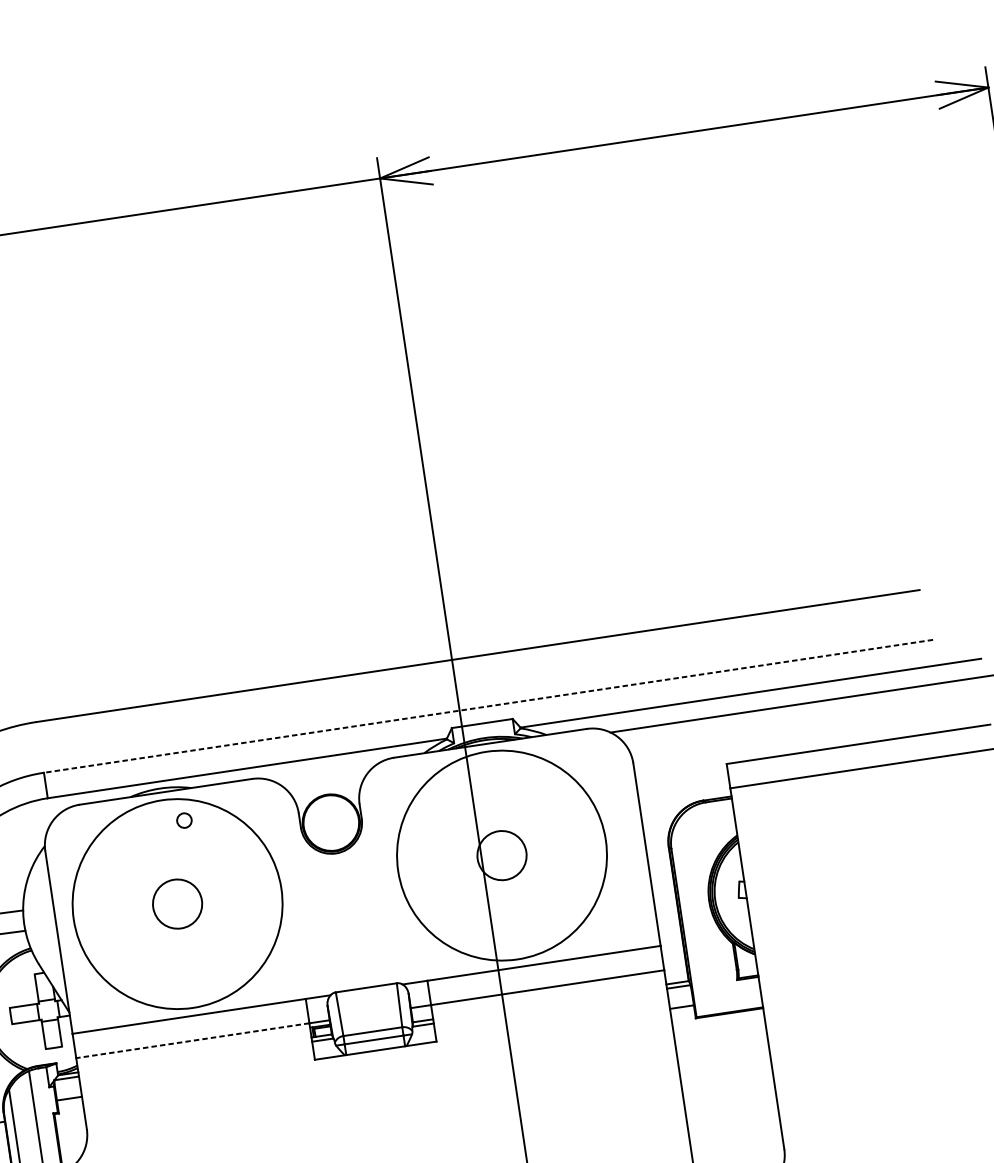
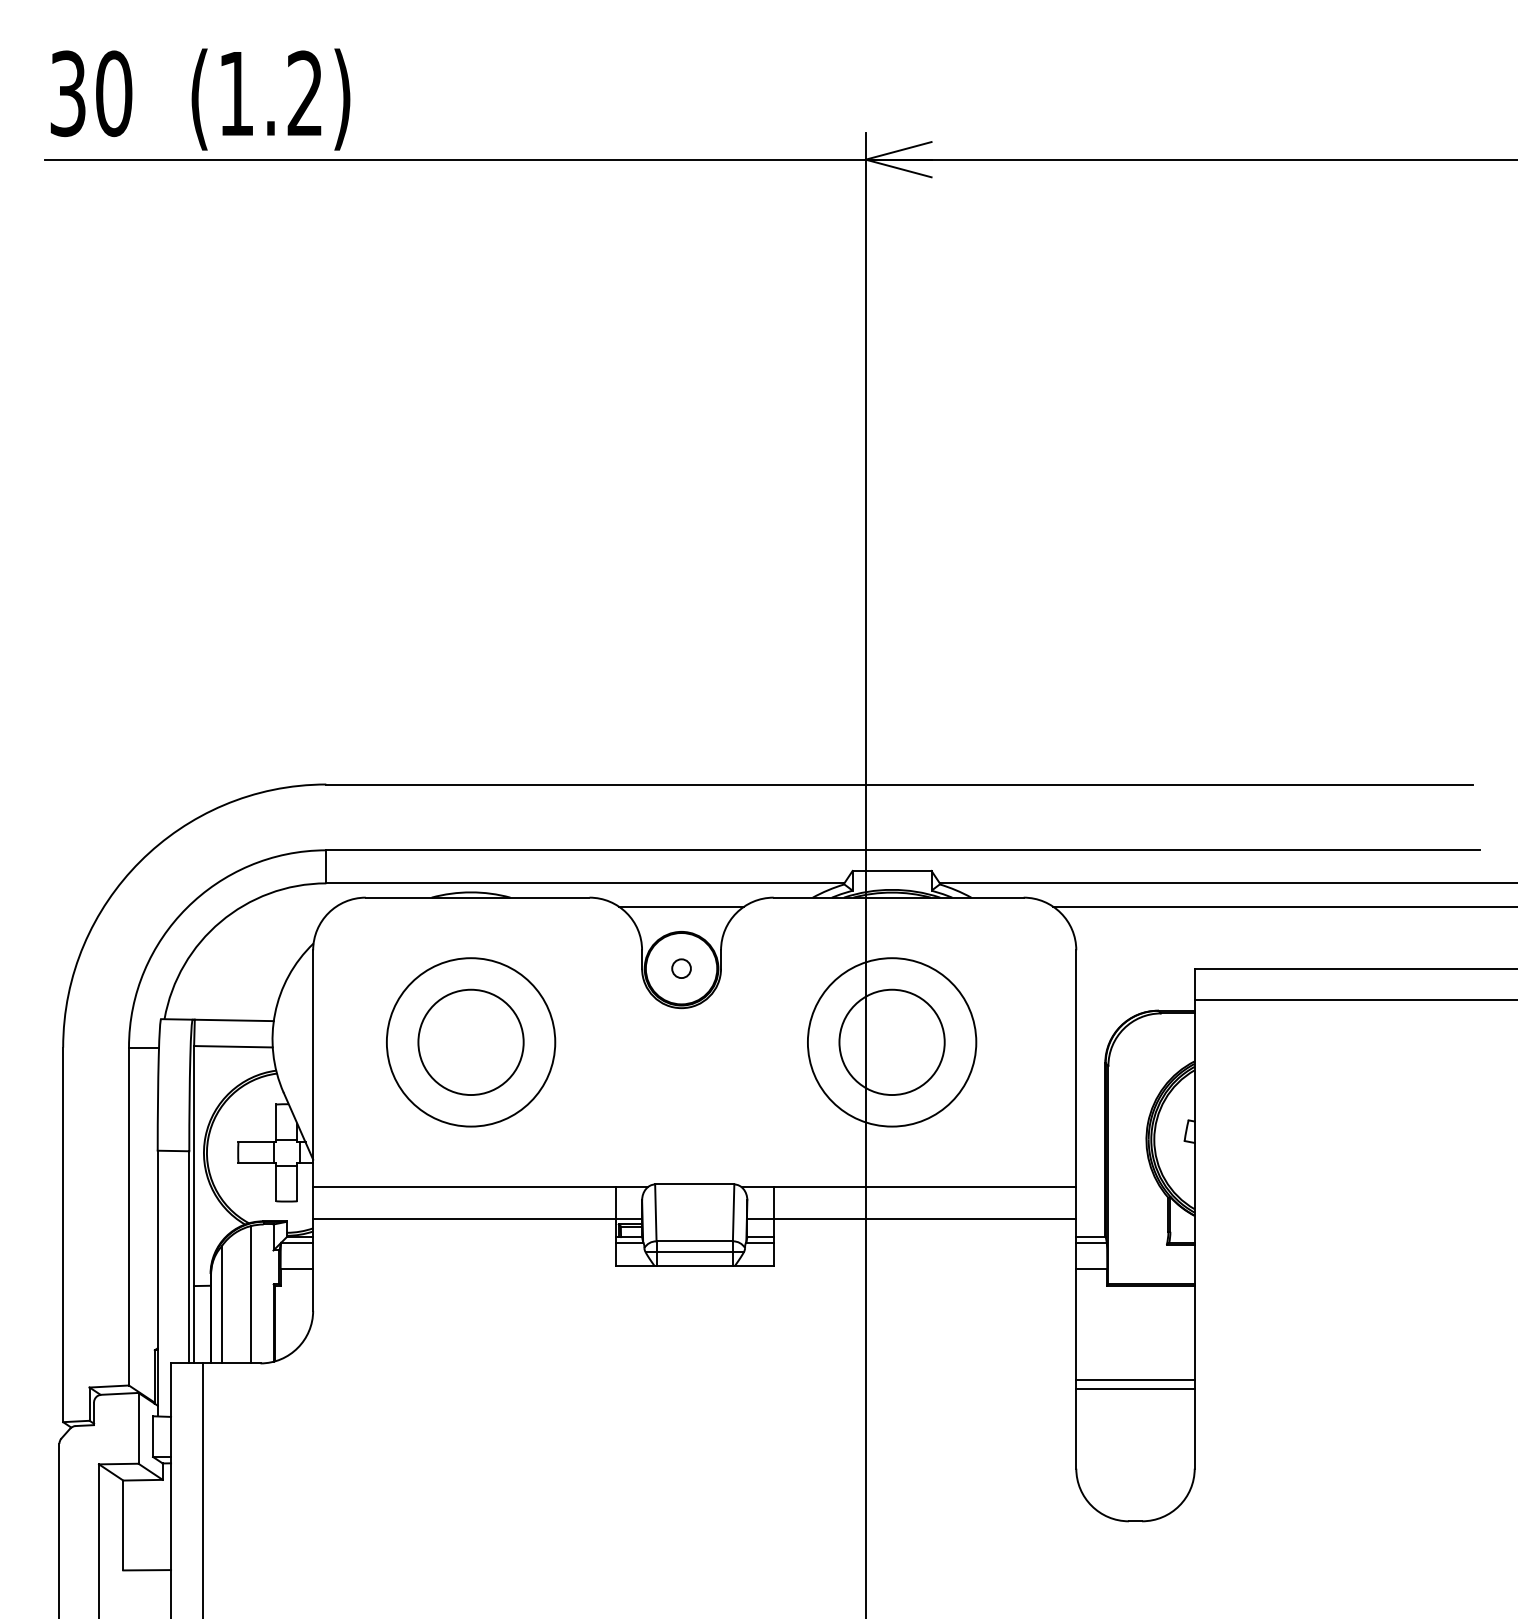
line: (488, 706) -> (903, 850), dashed -> solid
line: (324, 775) -> (681, 906), added
circle: (184, 820) -> (681, 968), moved
circle: (501, 855) -> (891, 1042), size x0.62
circle: (501, 855) -> (891, 1042), size x1.67
circle: (177, 904) -> (470, 1042), size x0.62
circle: (177, 904) -> (470, 1042), size x1.67
line: (192, 1040) -> (463, 1218), dashed -> solid
line: (728, 1088) -> (1135, 1380), added
line: (729, 1095) -> (1135, 1389), added

